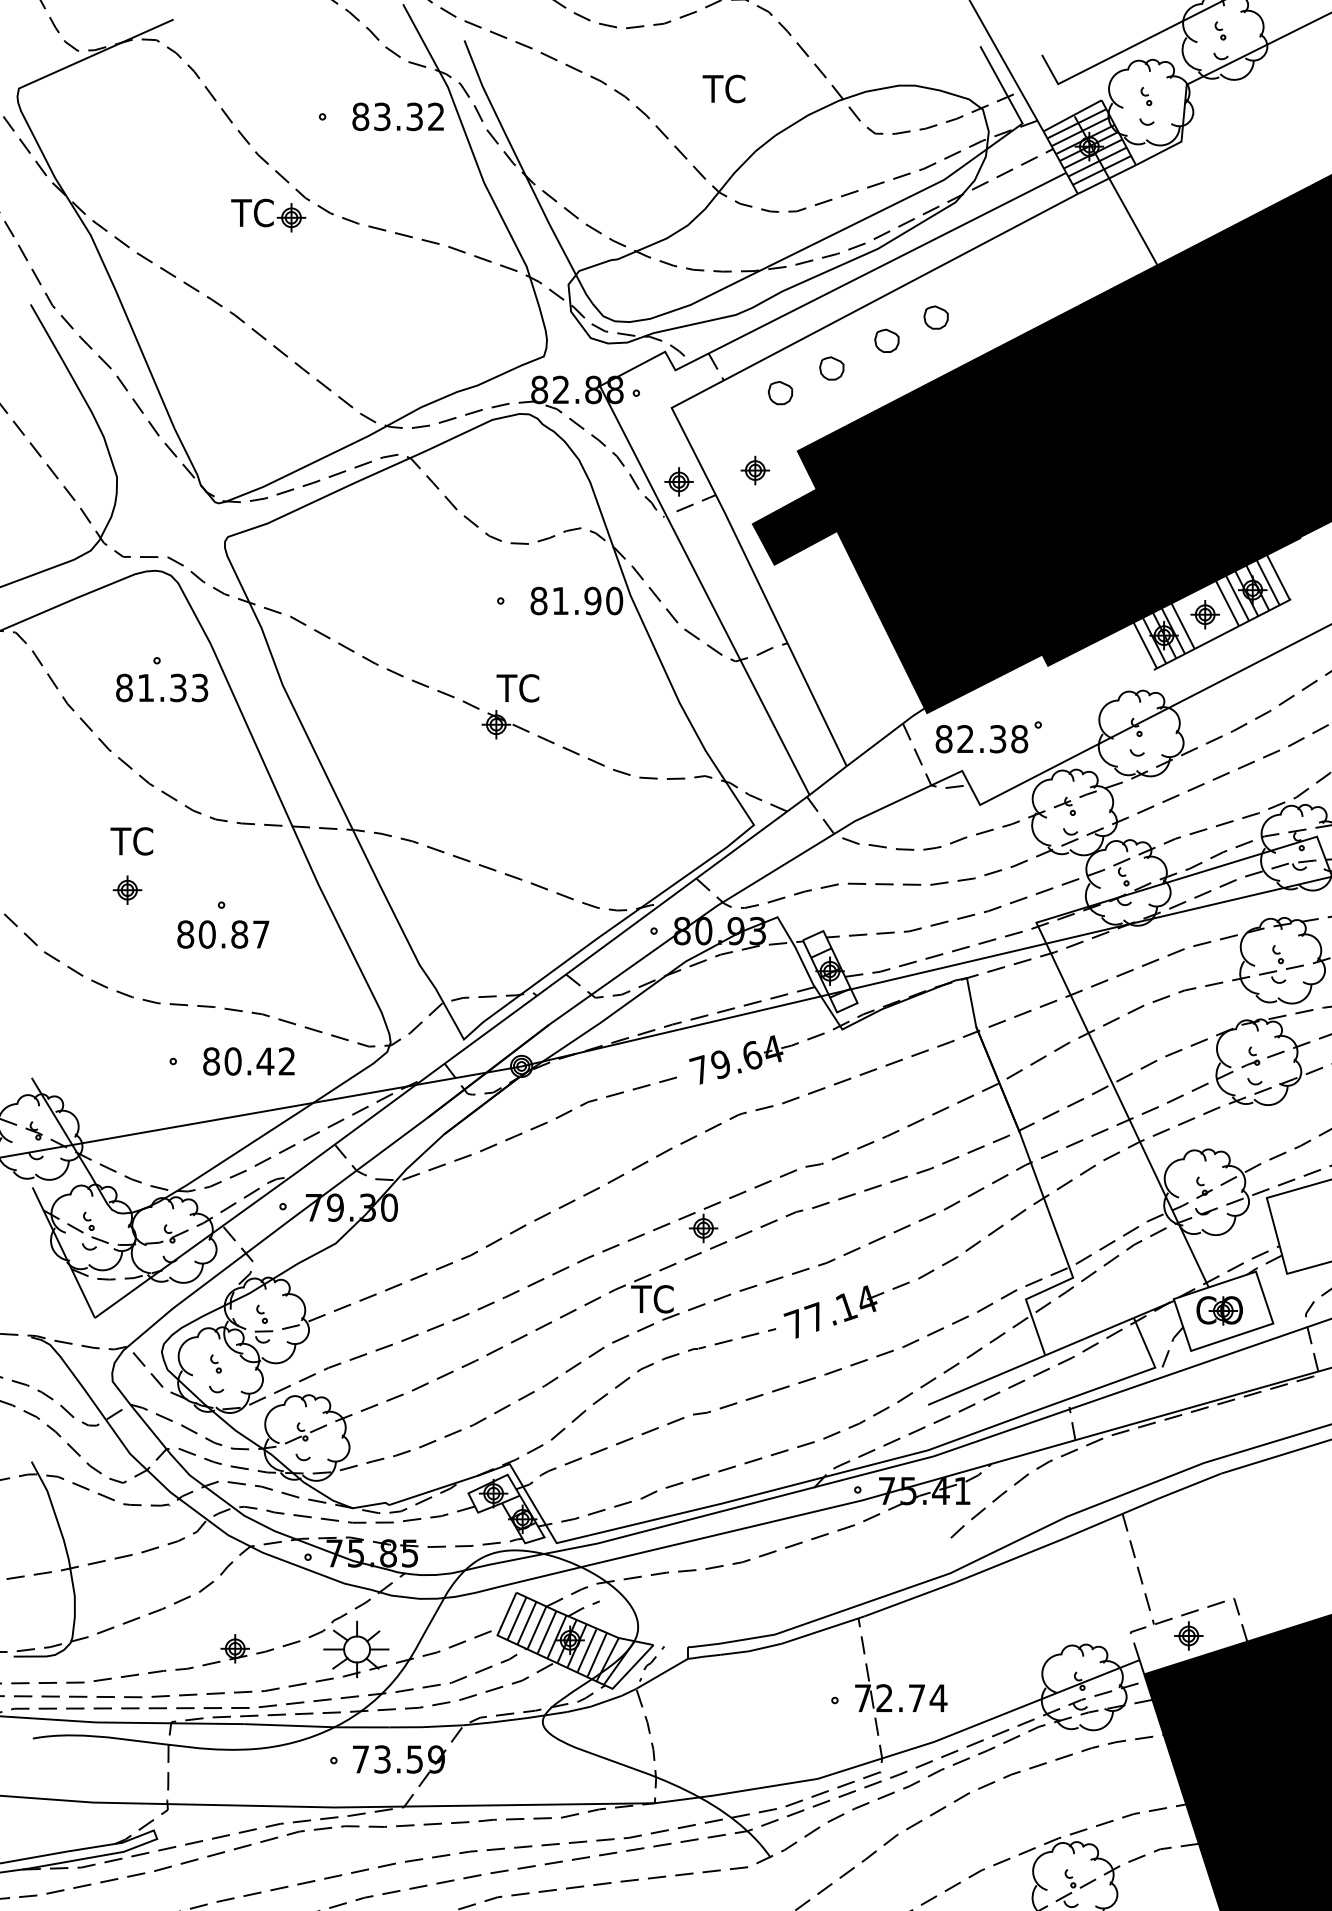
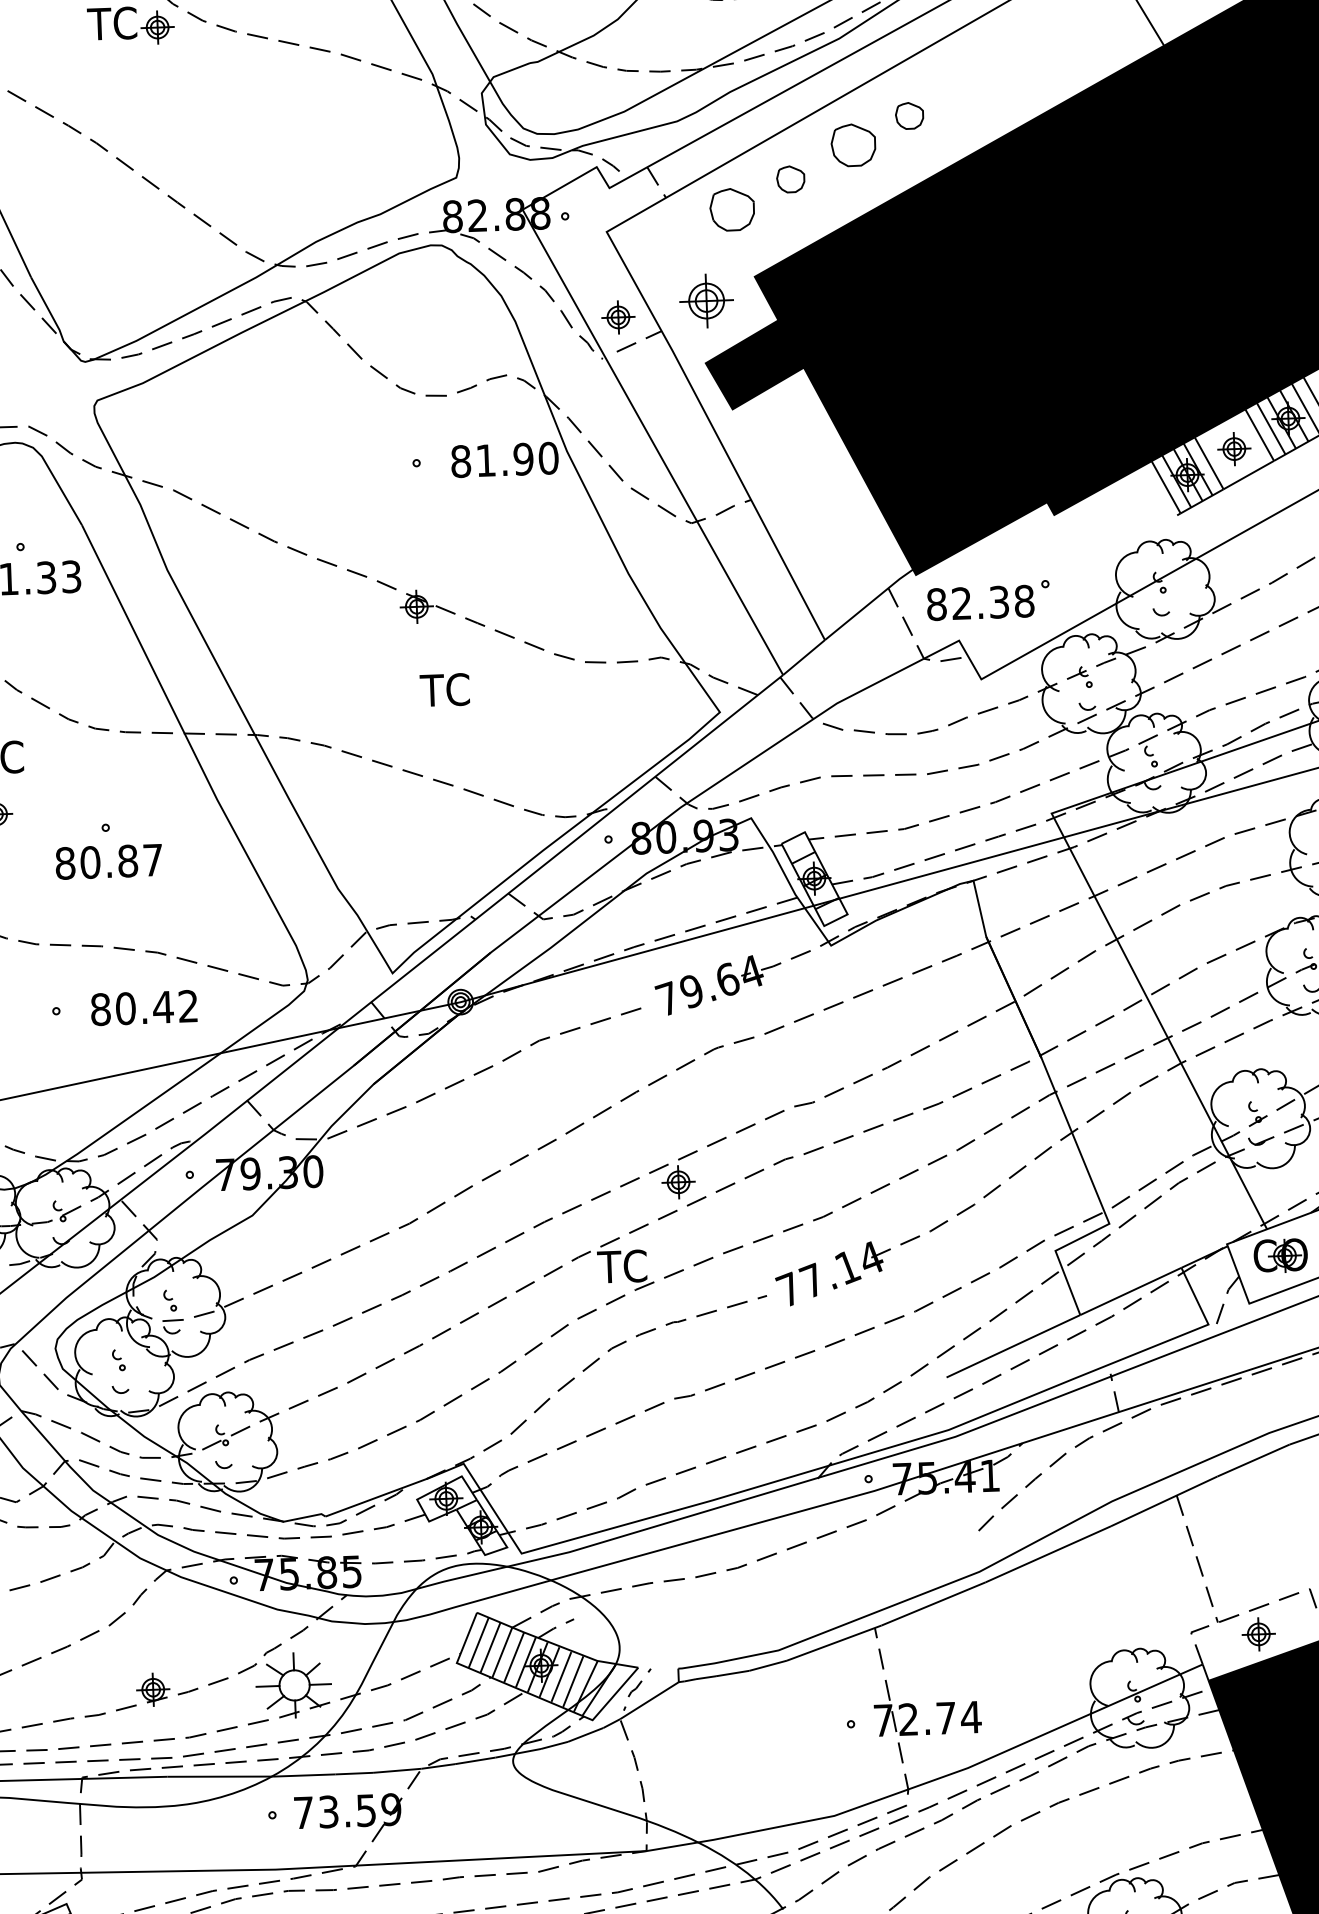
part: (886, 340) -> (853, 144), size x1.6
part: (780, 393) -> (732, 210), size x1.6
part: (754, 470) -> (705, 300), size x1.6
text: (517, 688) -> (444, 690), moved

